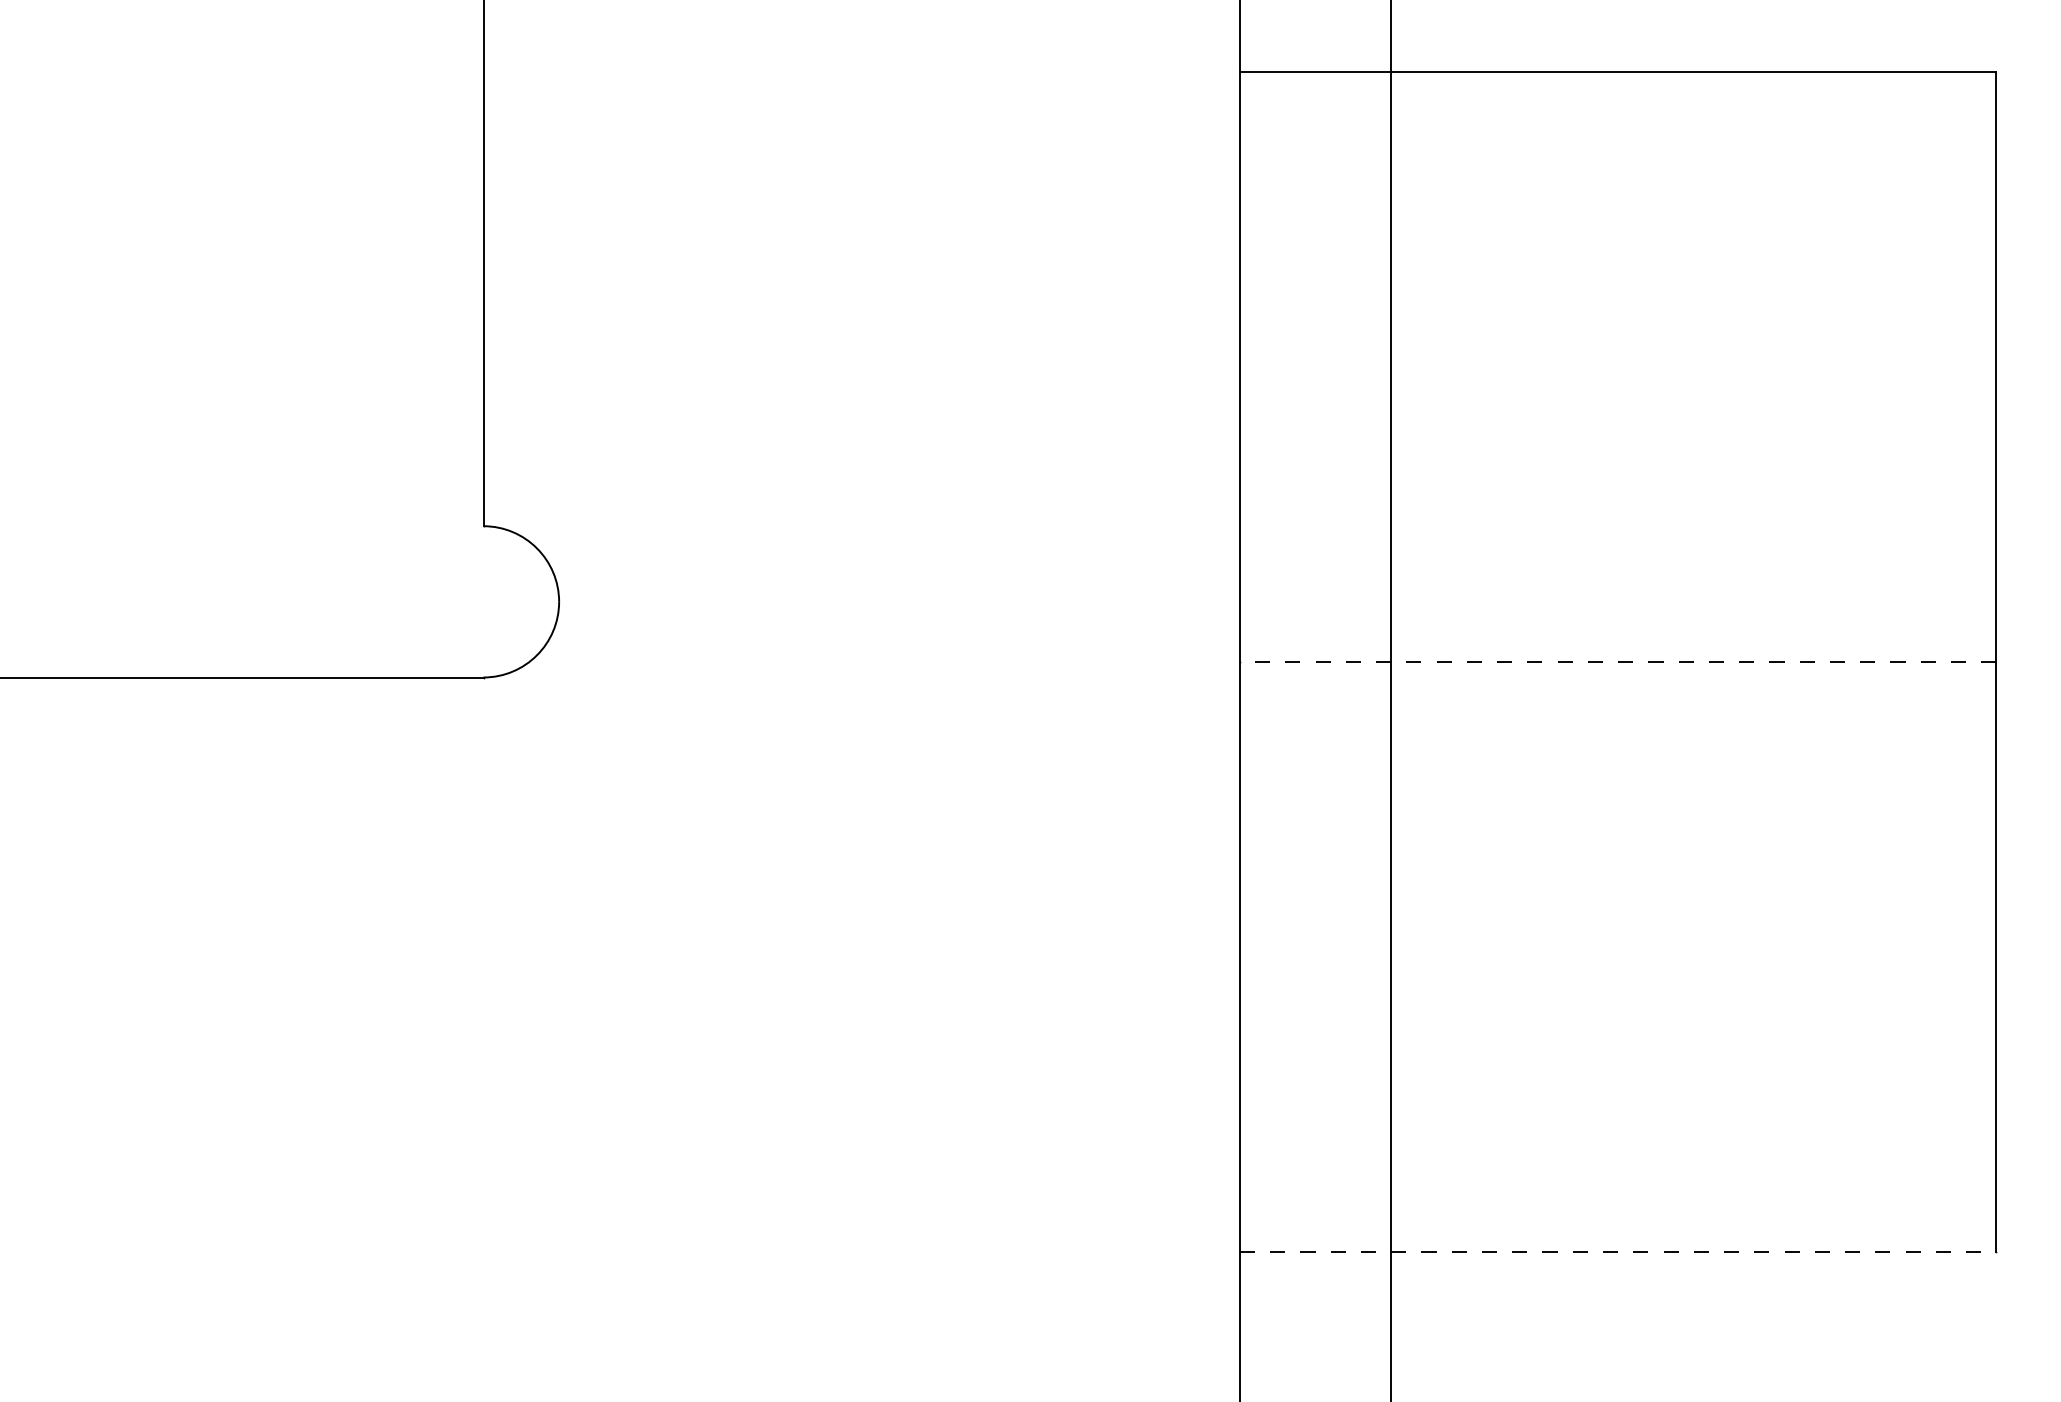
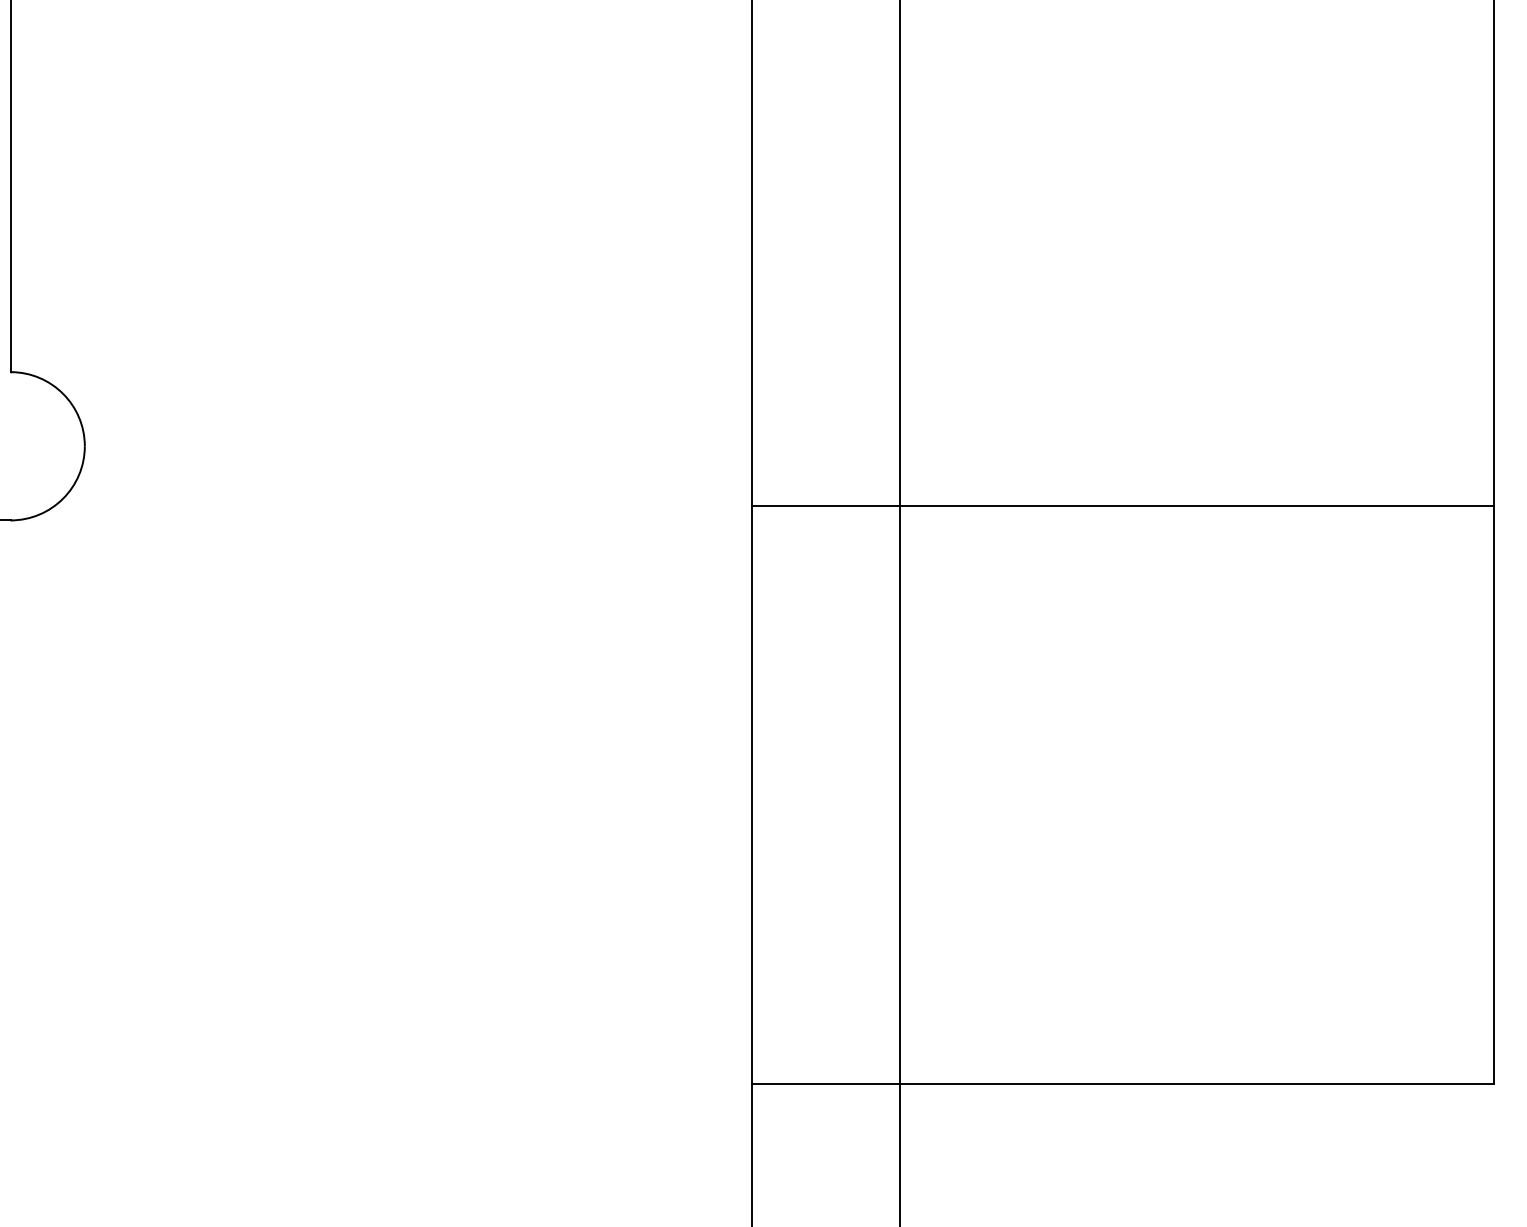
line: (1617, 662) -> (1122, 505), dashed -> solid
line: (1618, 1252) -> (1123, 1084), dashed -> solid

